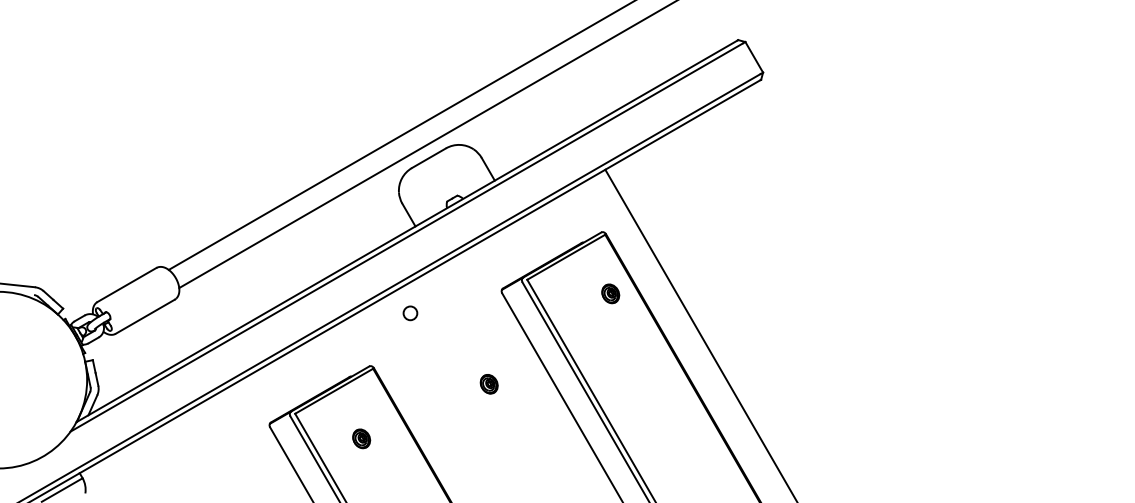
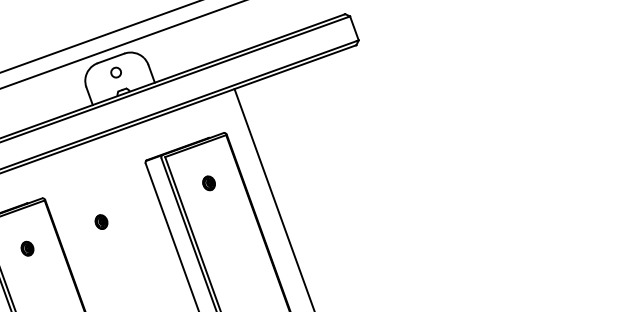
part: (610, 293) -> (208, 183), moved
circle: (410, 313) -> (116, 72), moved
part: (488, 384) -> (100, 222), moved

